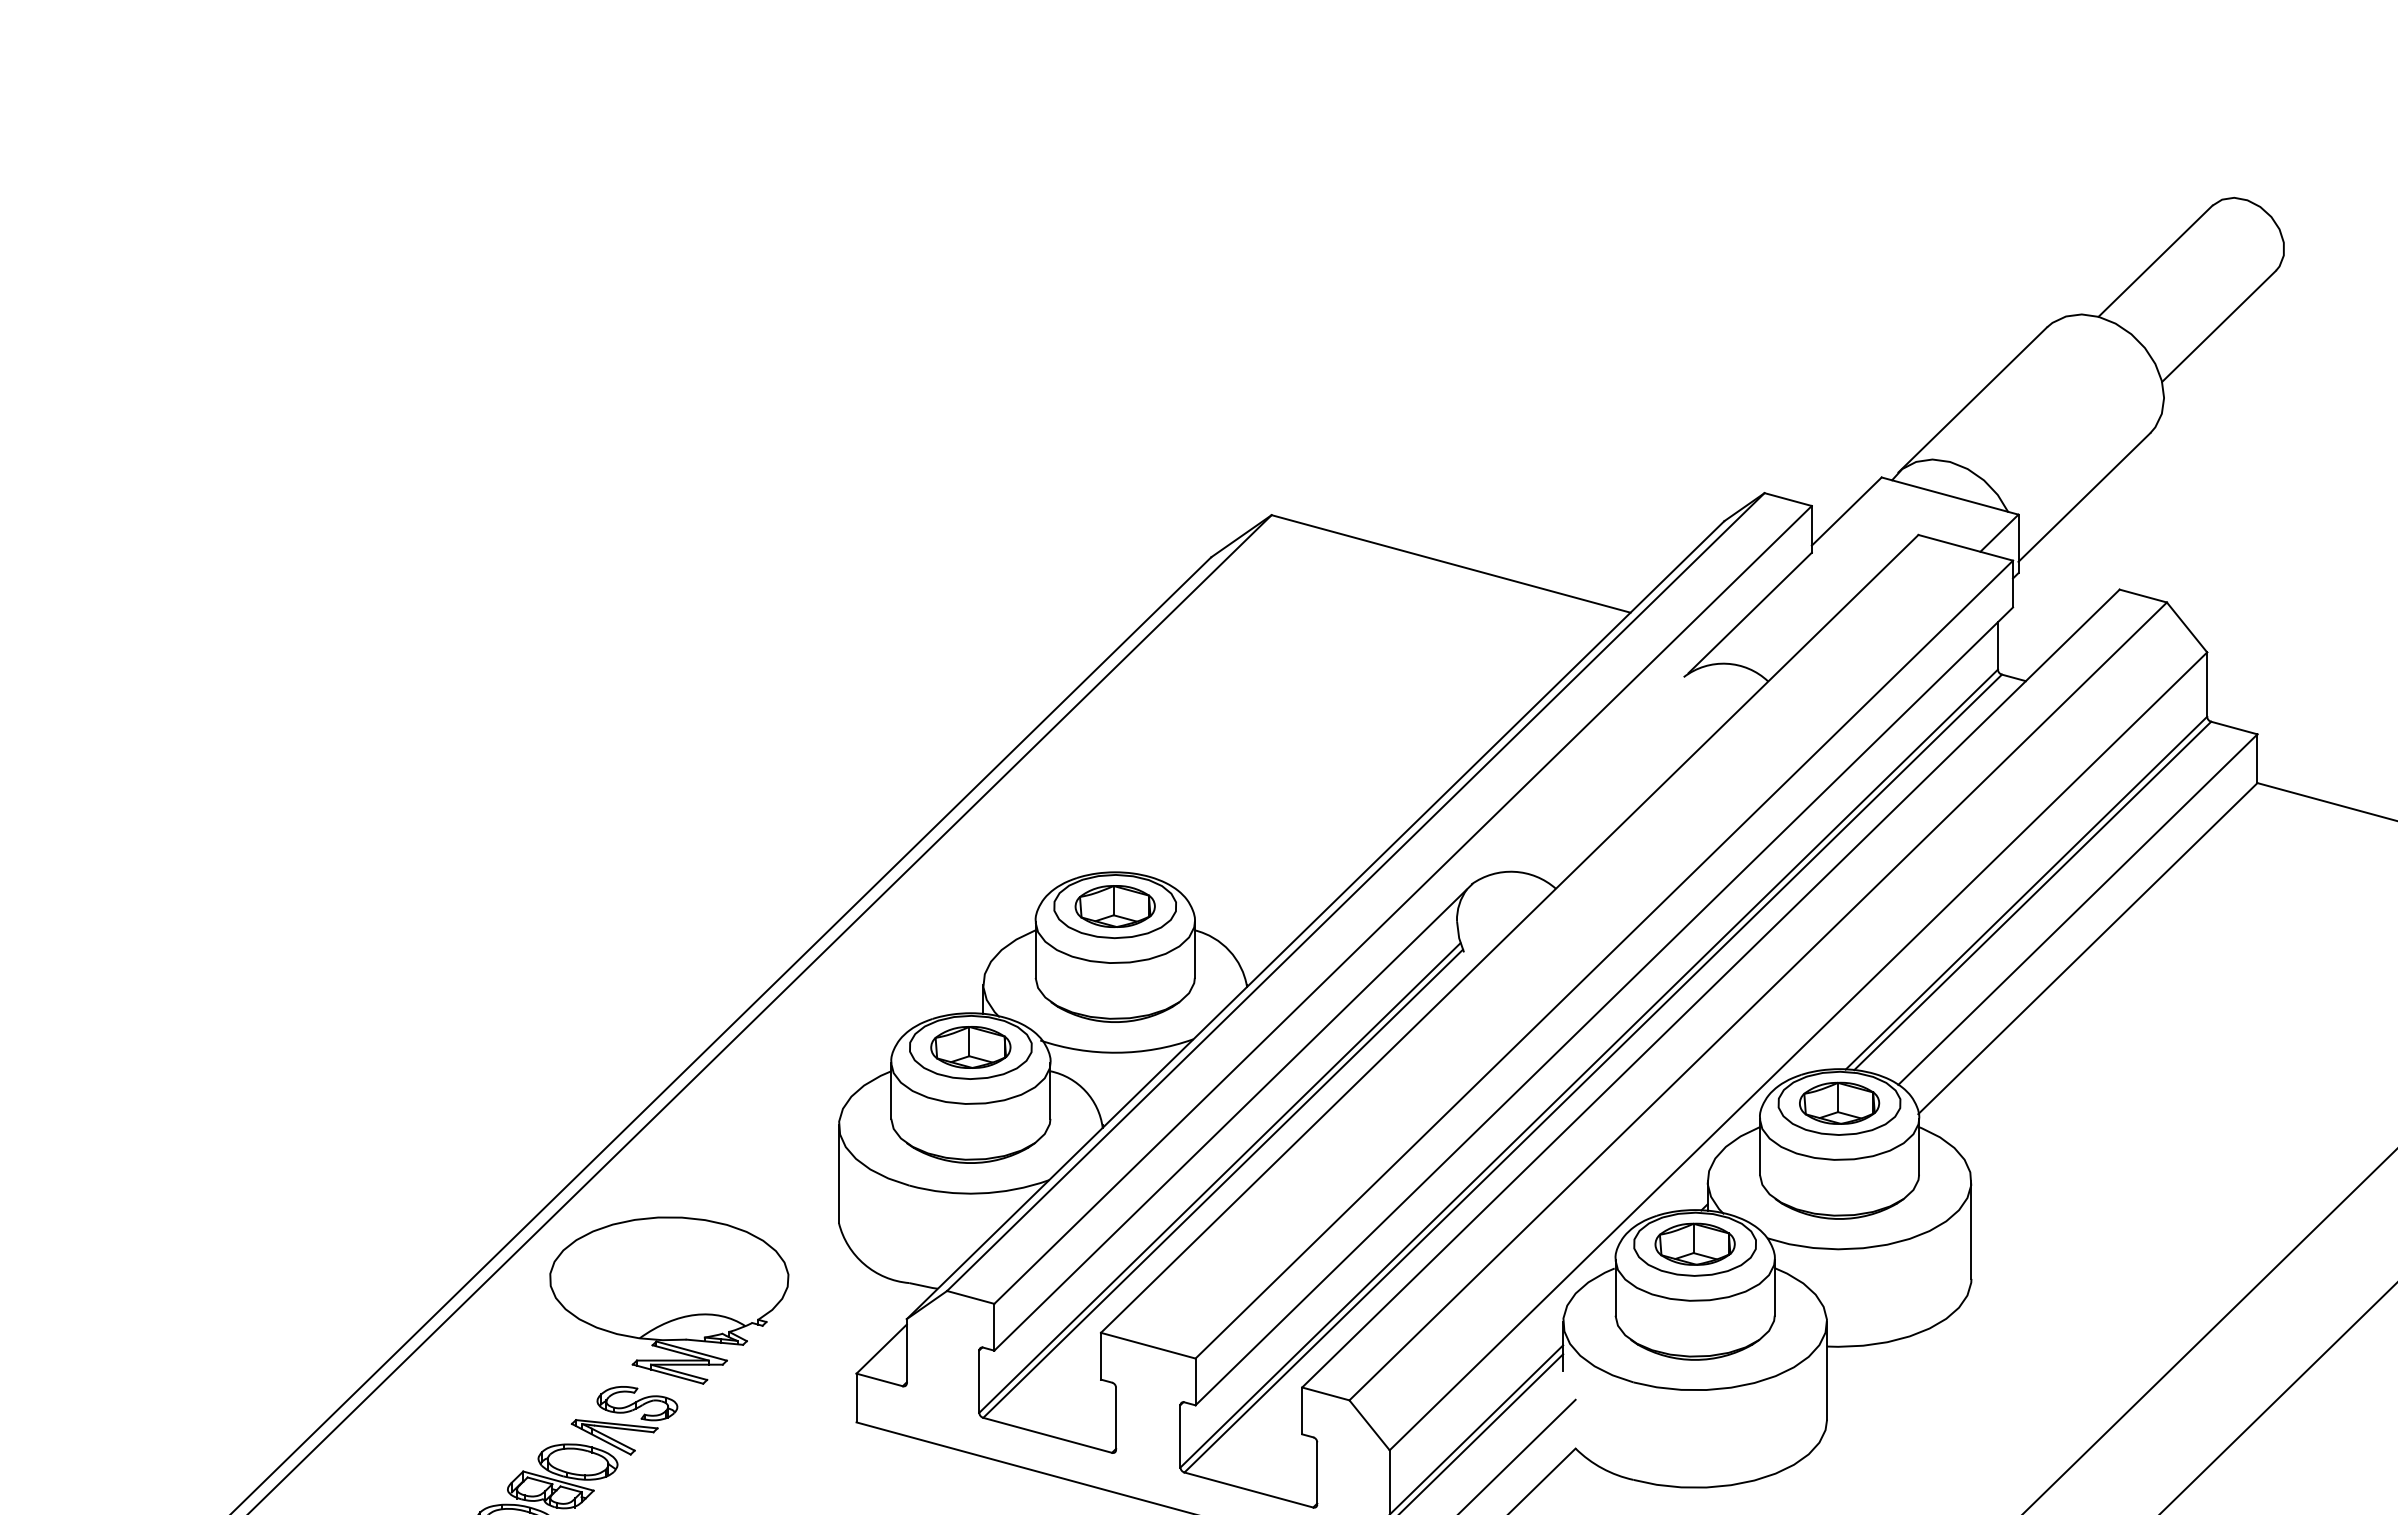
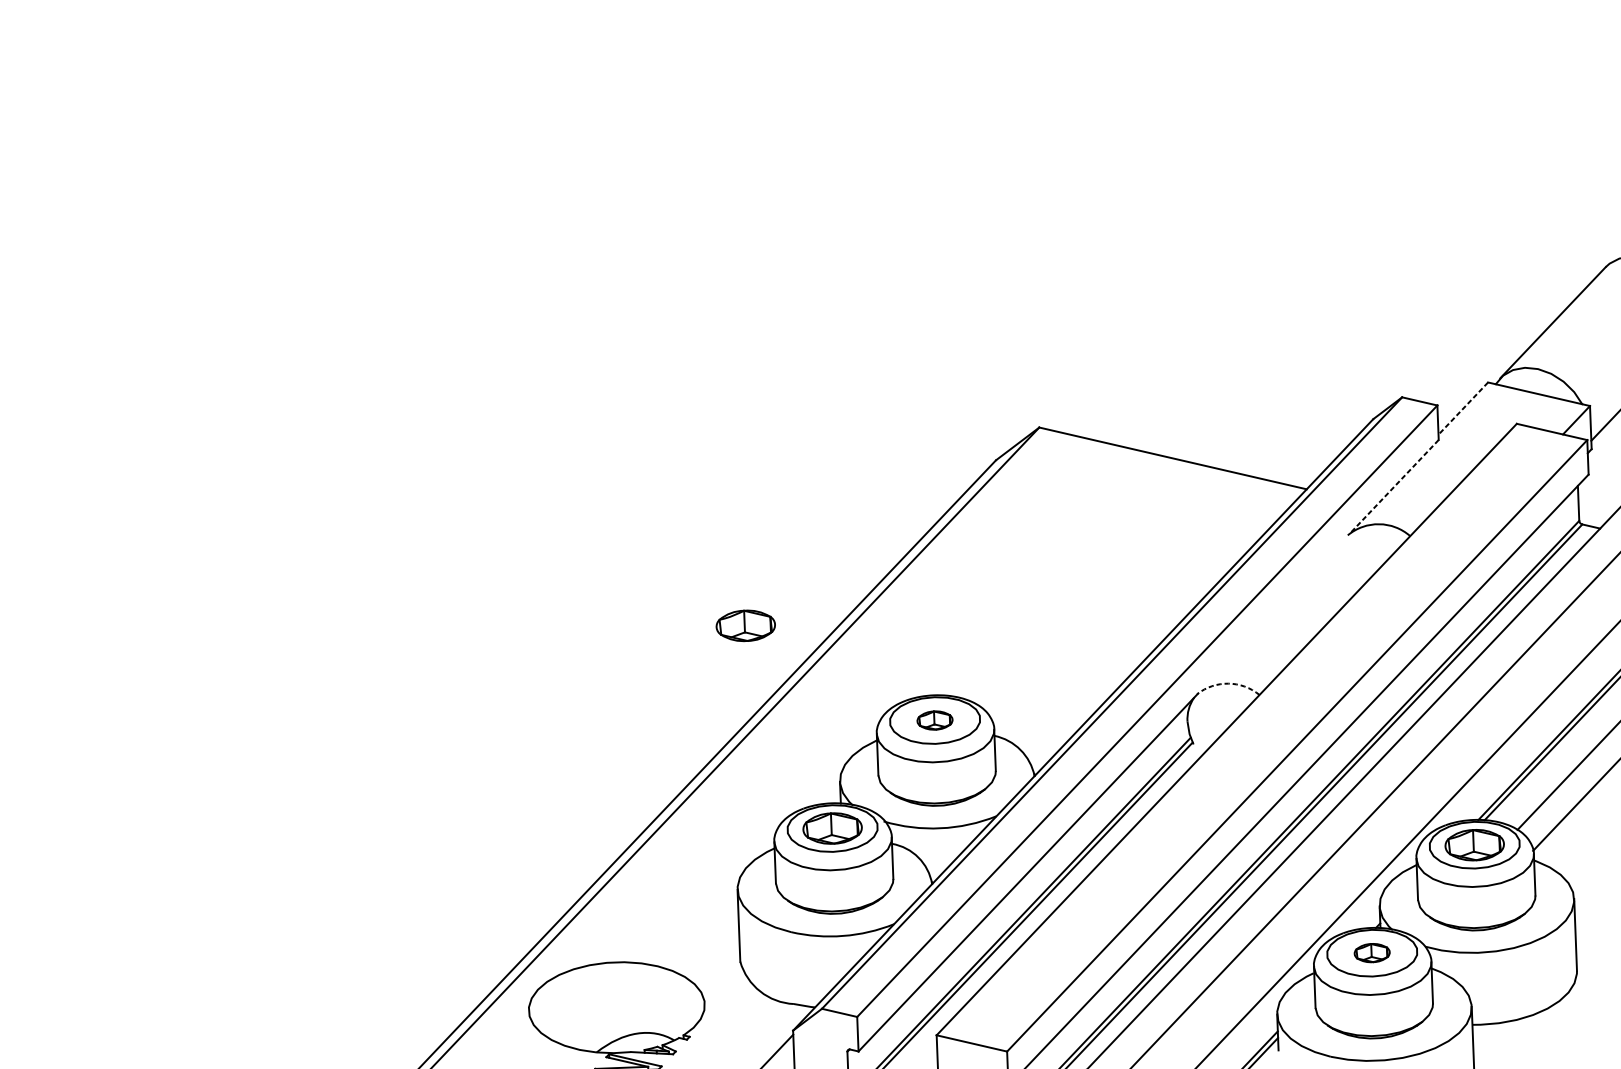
line: (1846, 511) -> (1463, 408), solid -> dashed
line: (1749, 613) -> (1394, 486), solid -> dashed
part: (863, 768) -> (745, 625), added
arc: (1514, 871) -> (1228, 683), solid -> dashed
part: (1114, 906) -> (934, 720), size x0.6
part: (1694, 1243) -> (1371, 952), size x0.6

